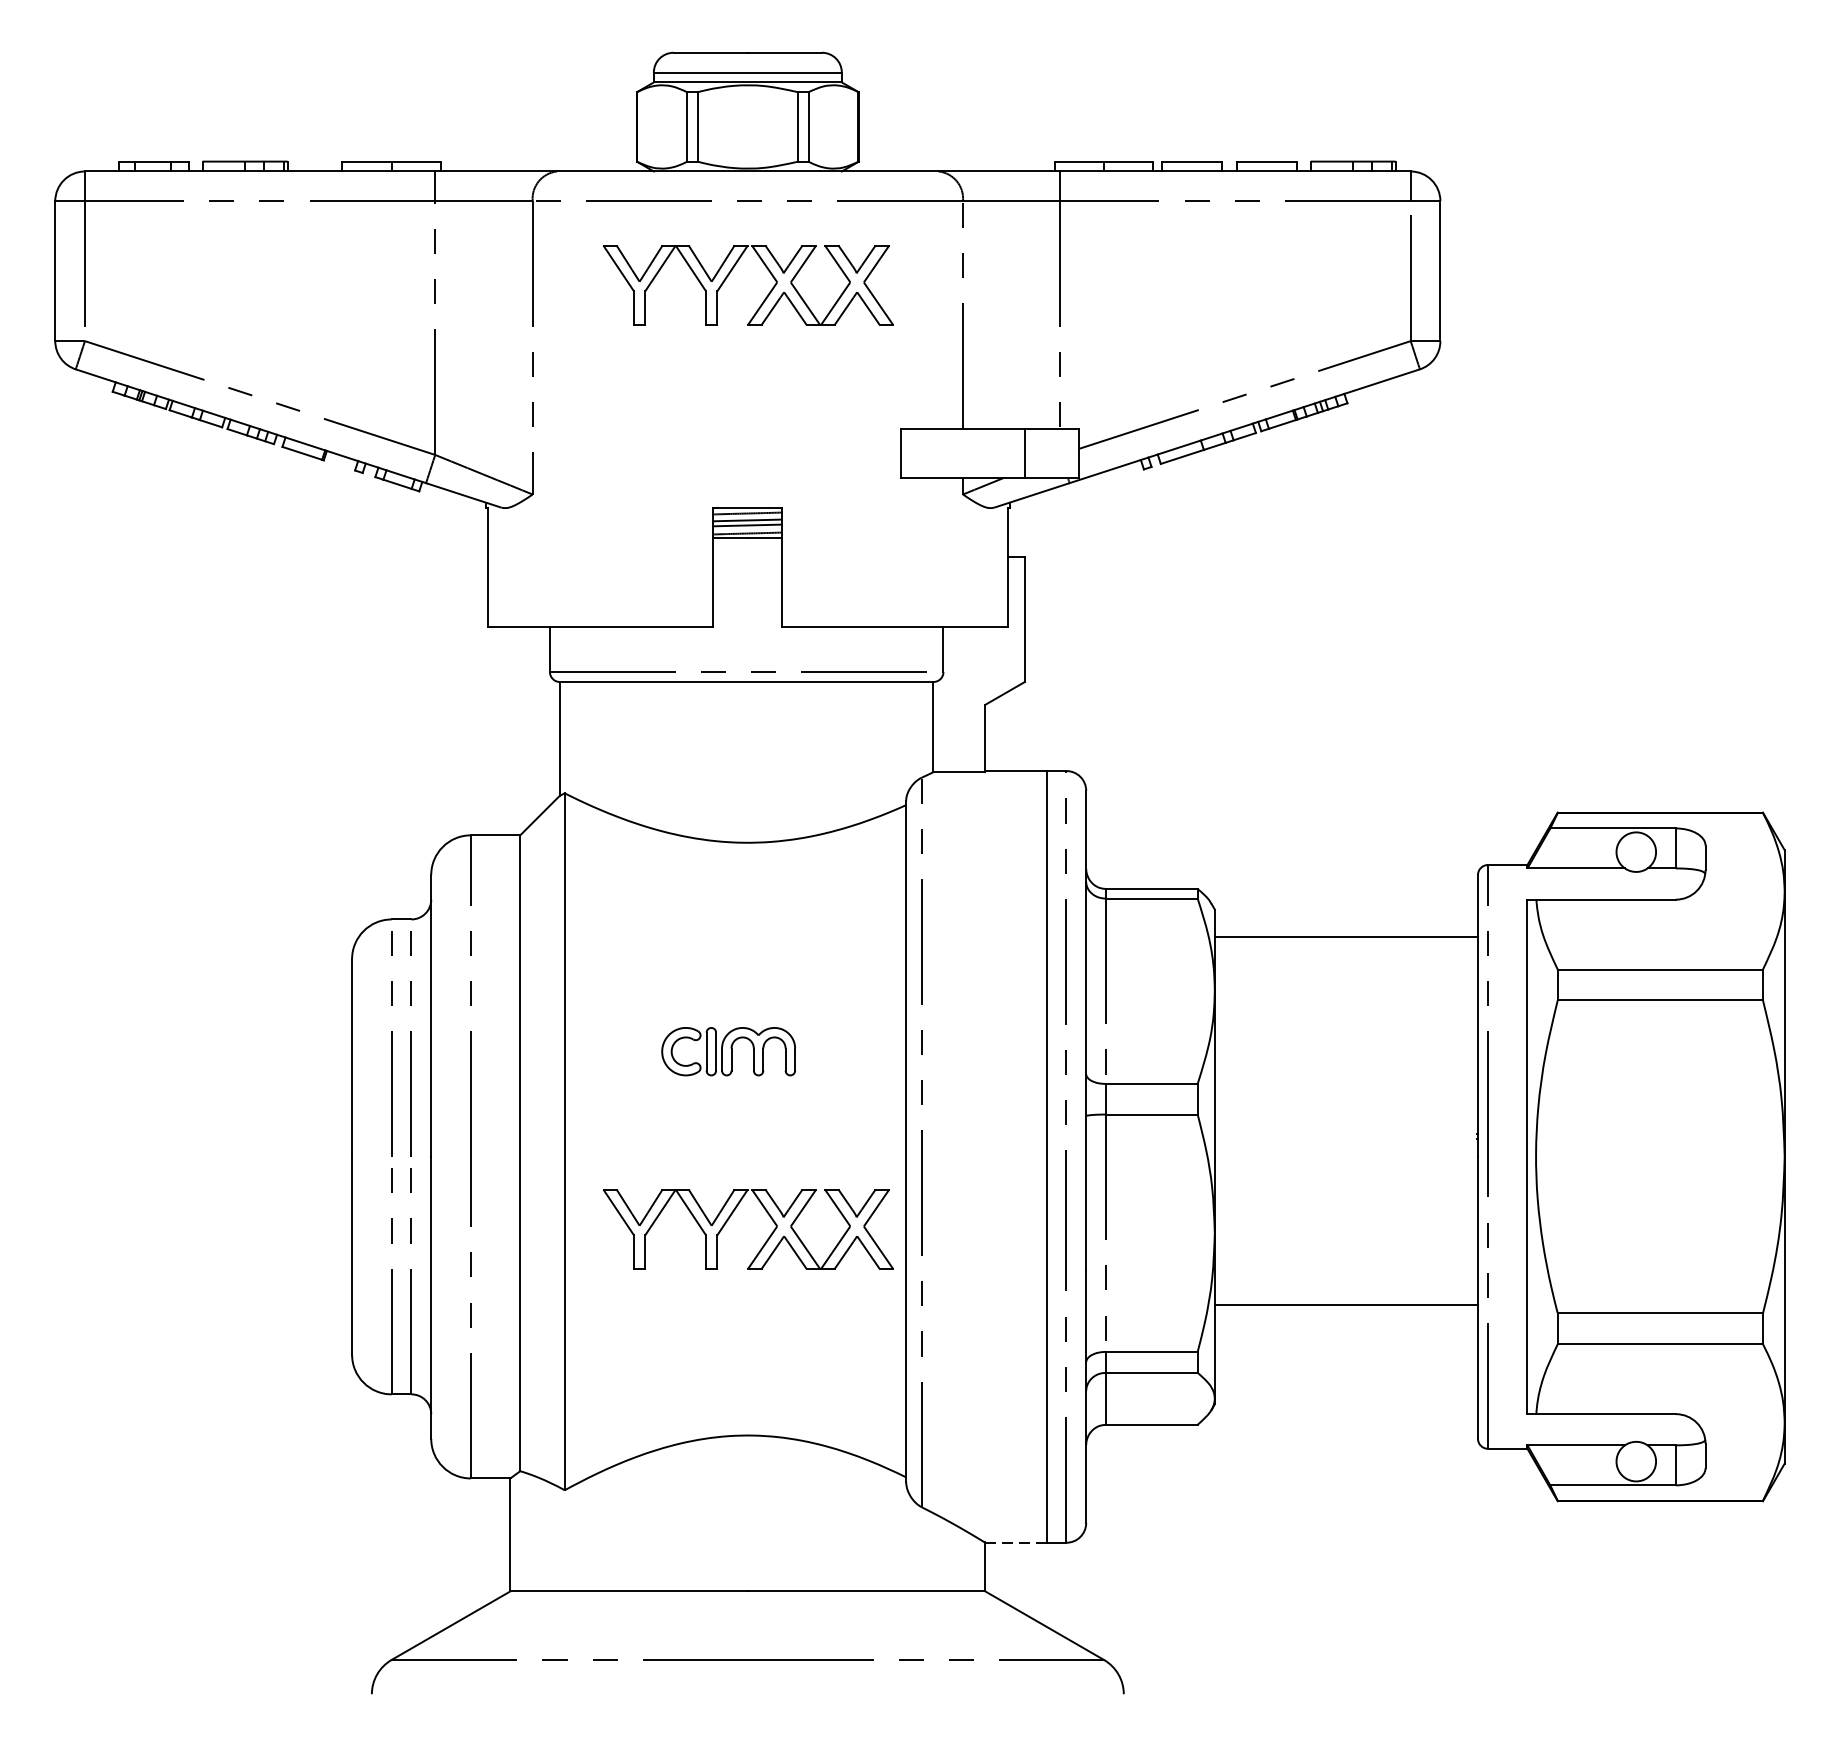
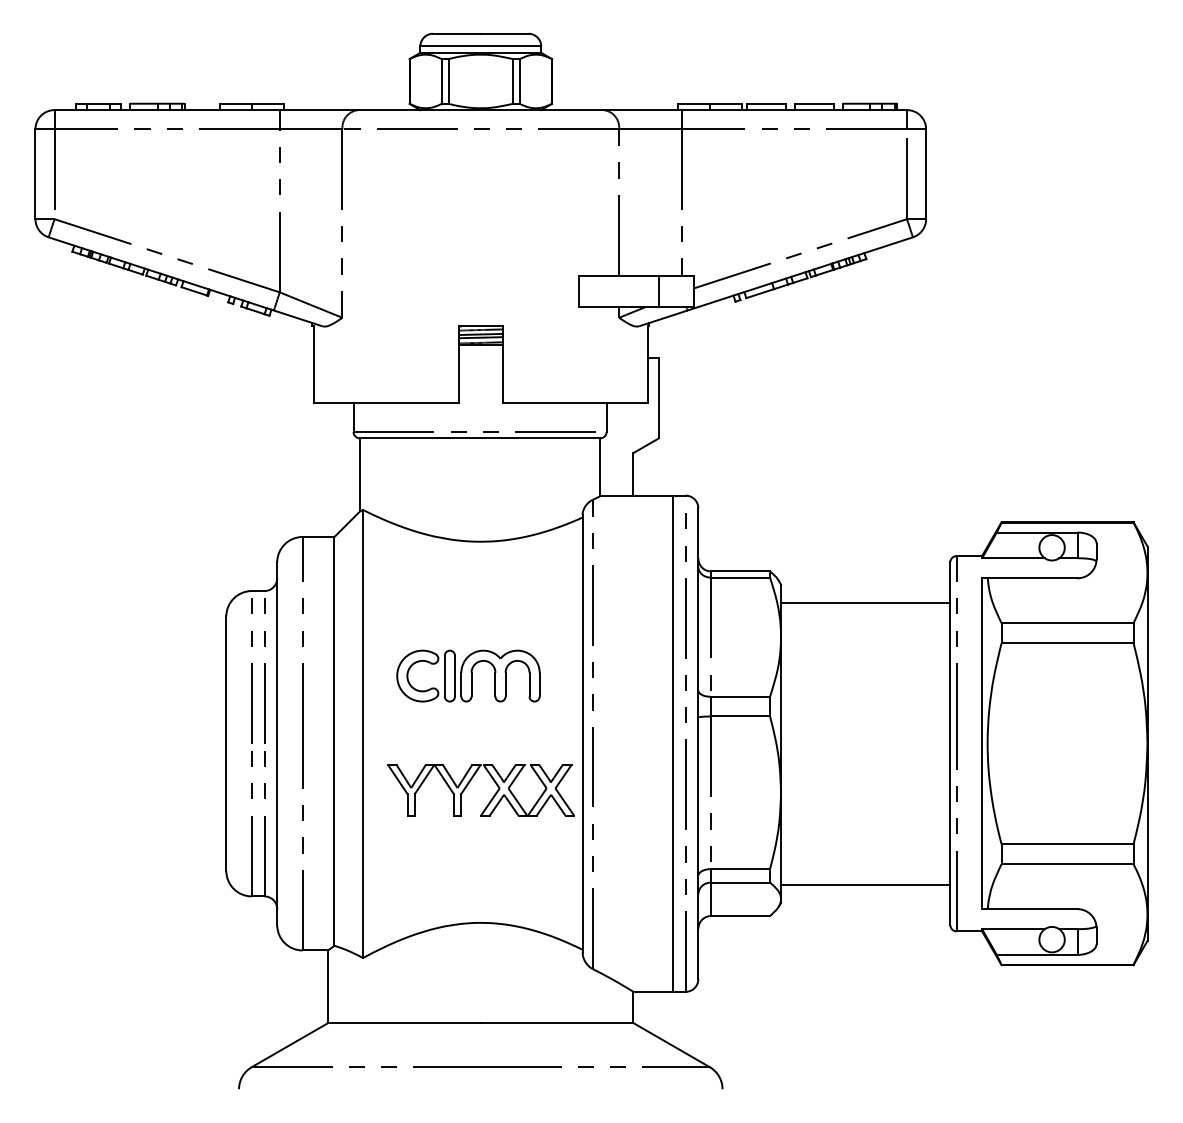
part: (731, 273) -> (470, 175), removed
part: (728, 1050) -> (468, 675), size x1.67
line: (1346, 1304) -> (865, 884), moved
line: (1016, 1542) -> (653, 991), dashed -> solid

